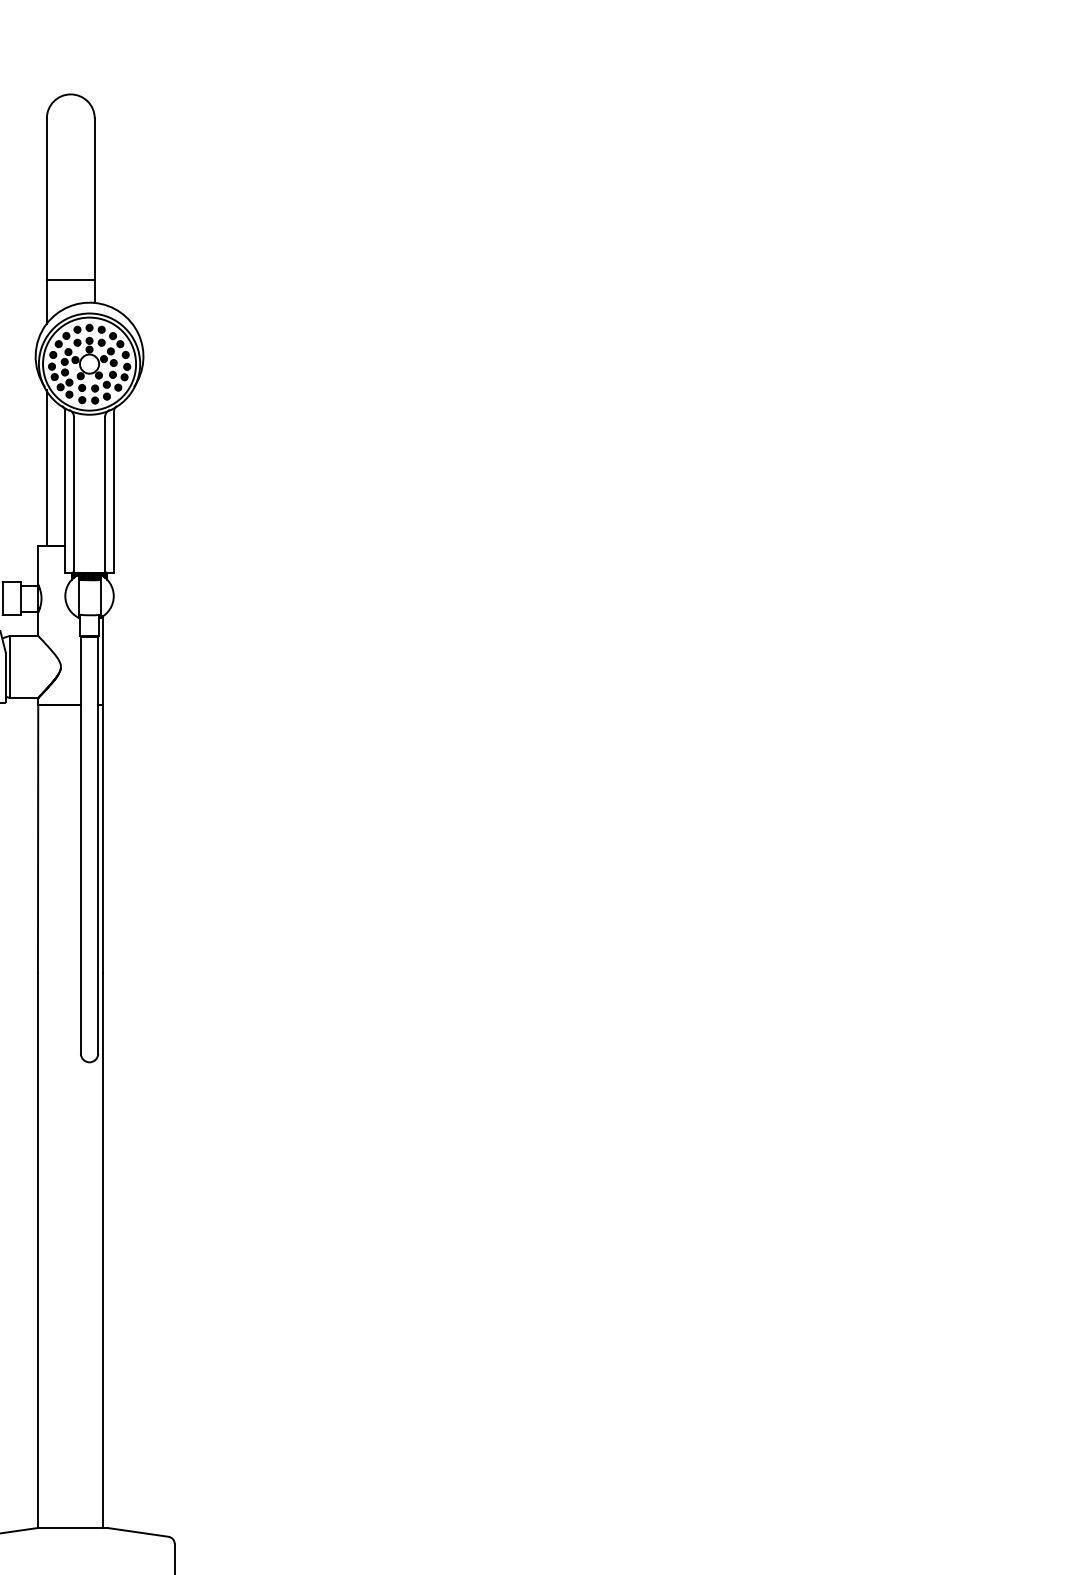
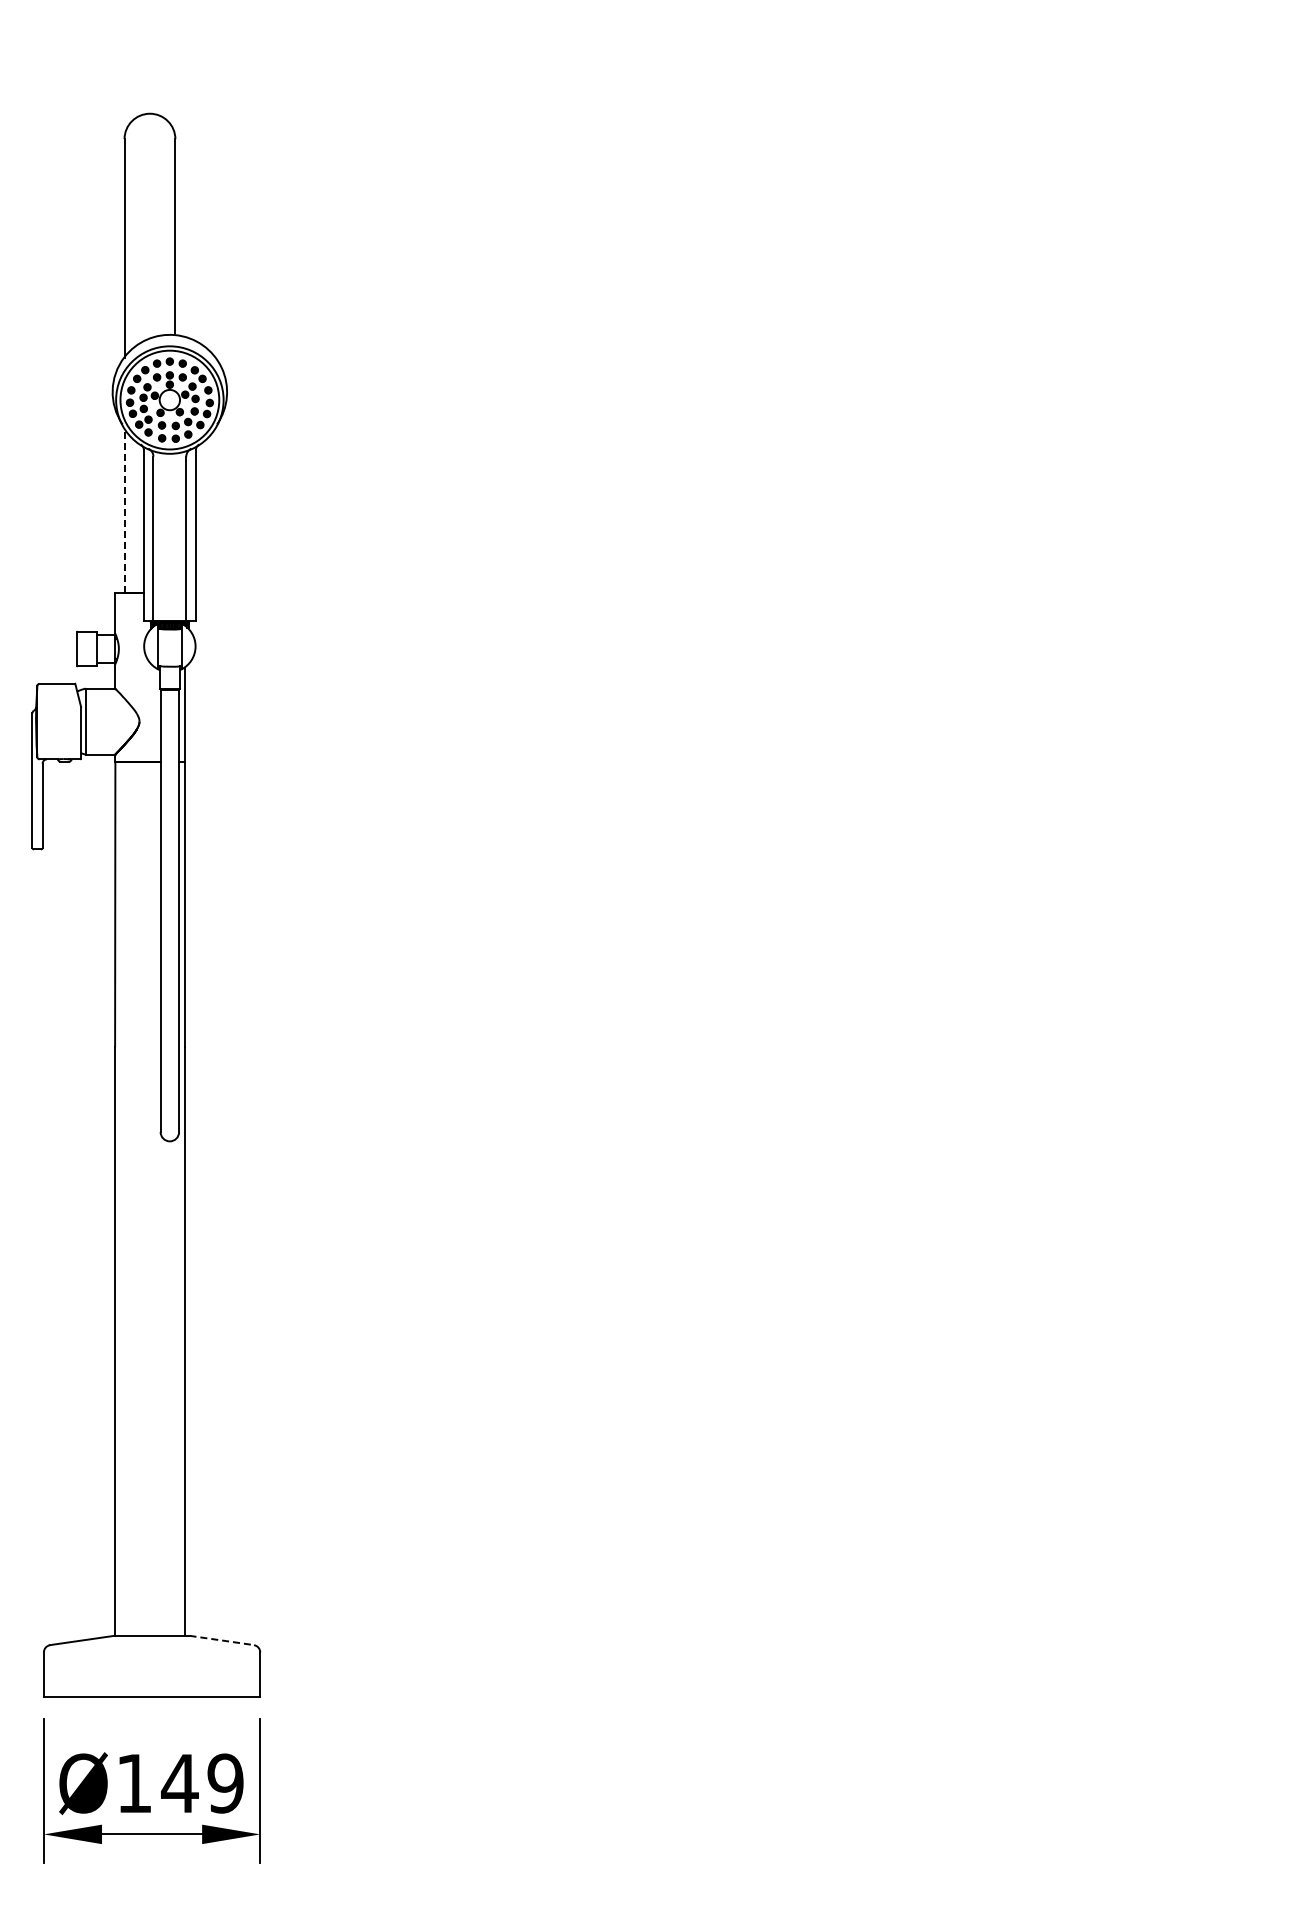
line: (70, 279) -> (149, 310), removed
line: (46, 468) -> (124, 510), solid -> dashed
line: (138, 1532) -> (221, 1640), solid -> dashed

